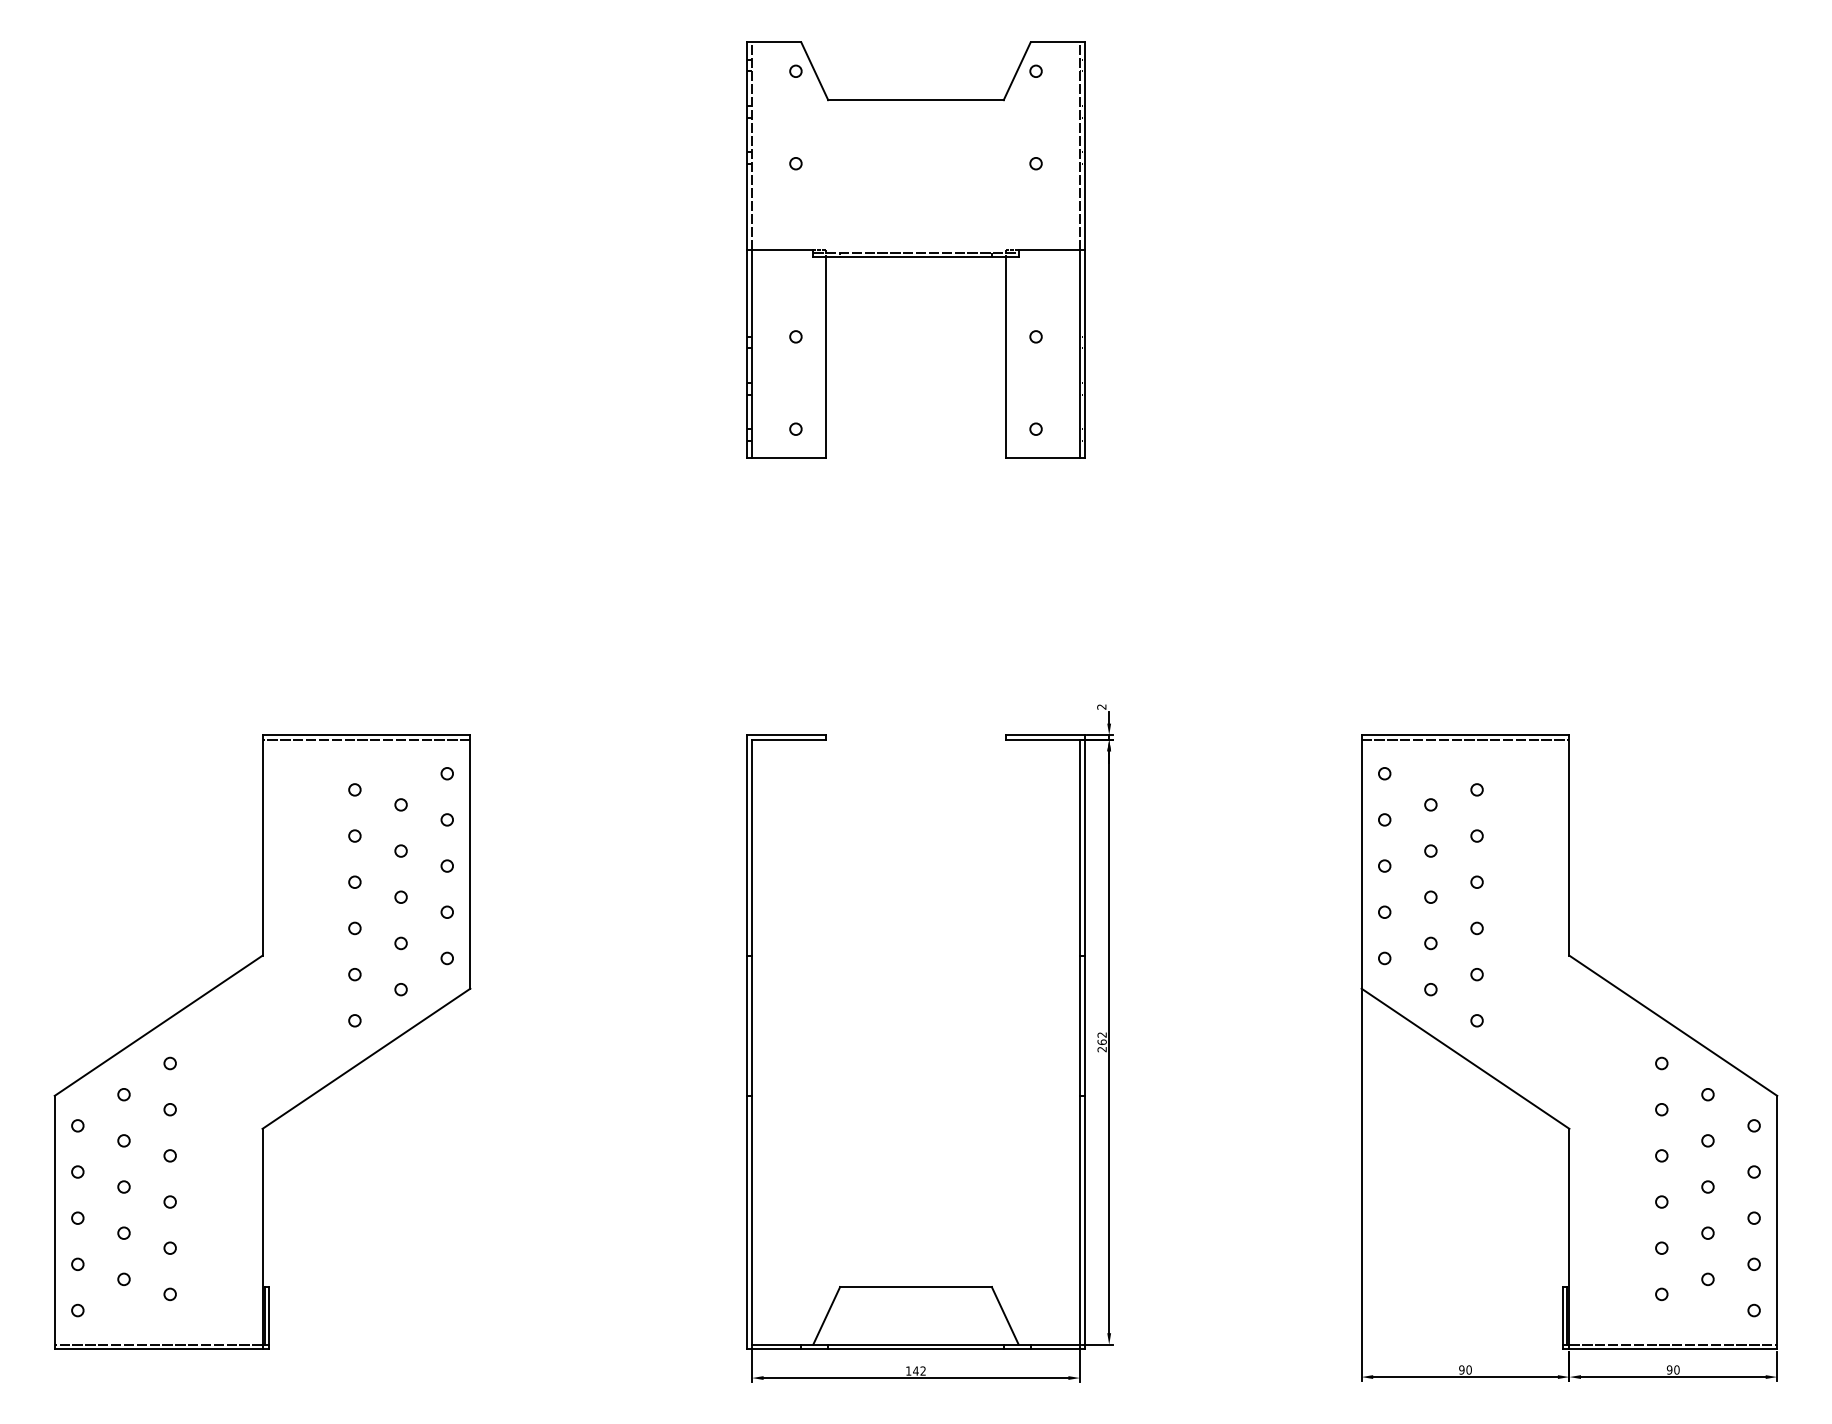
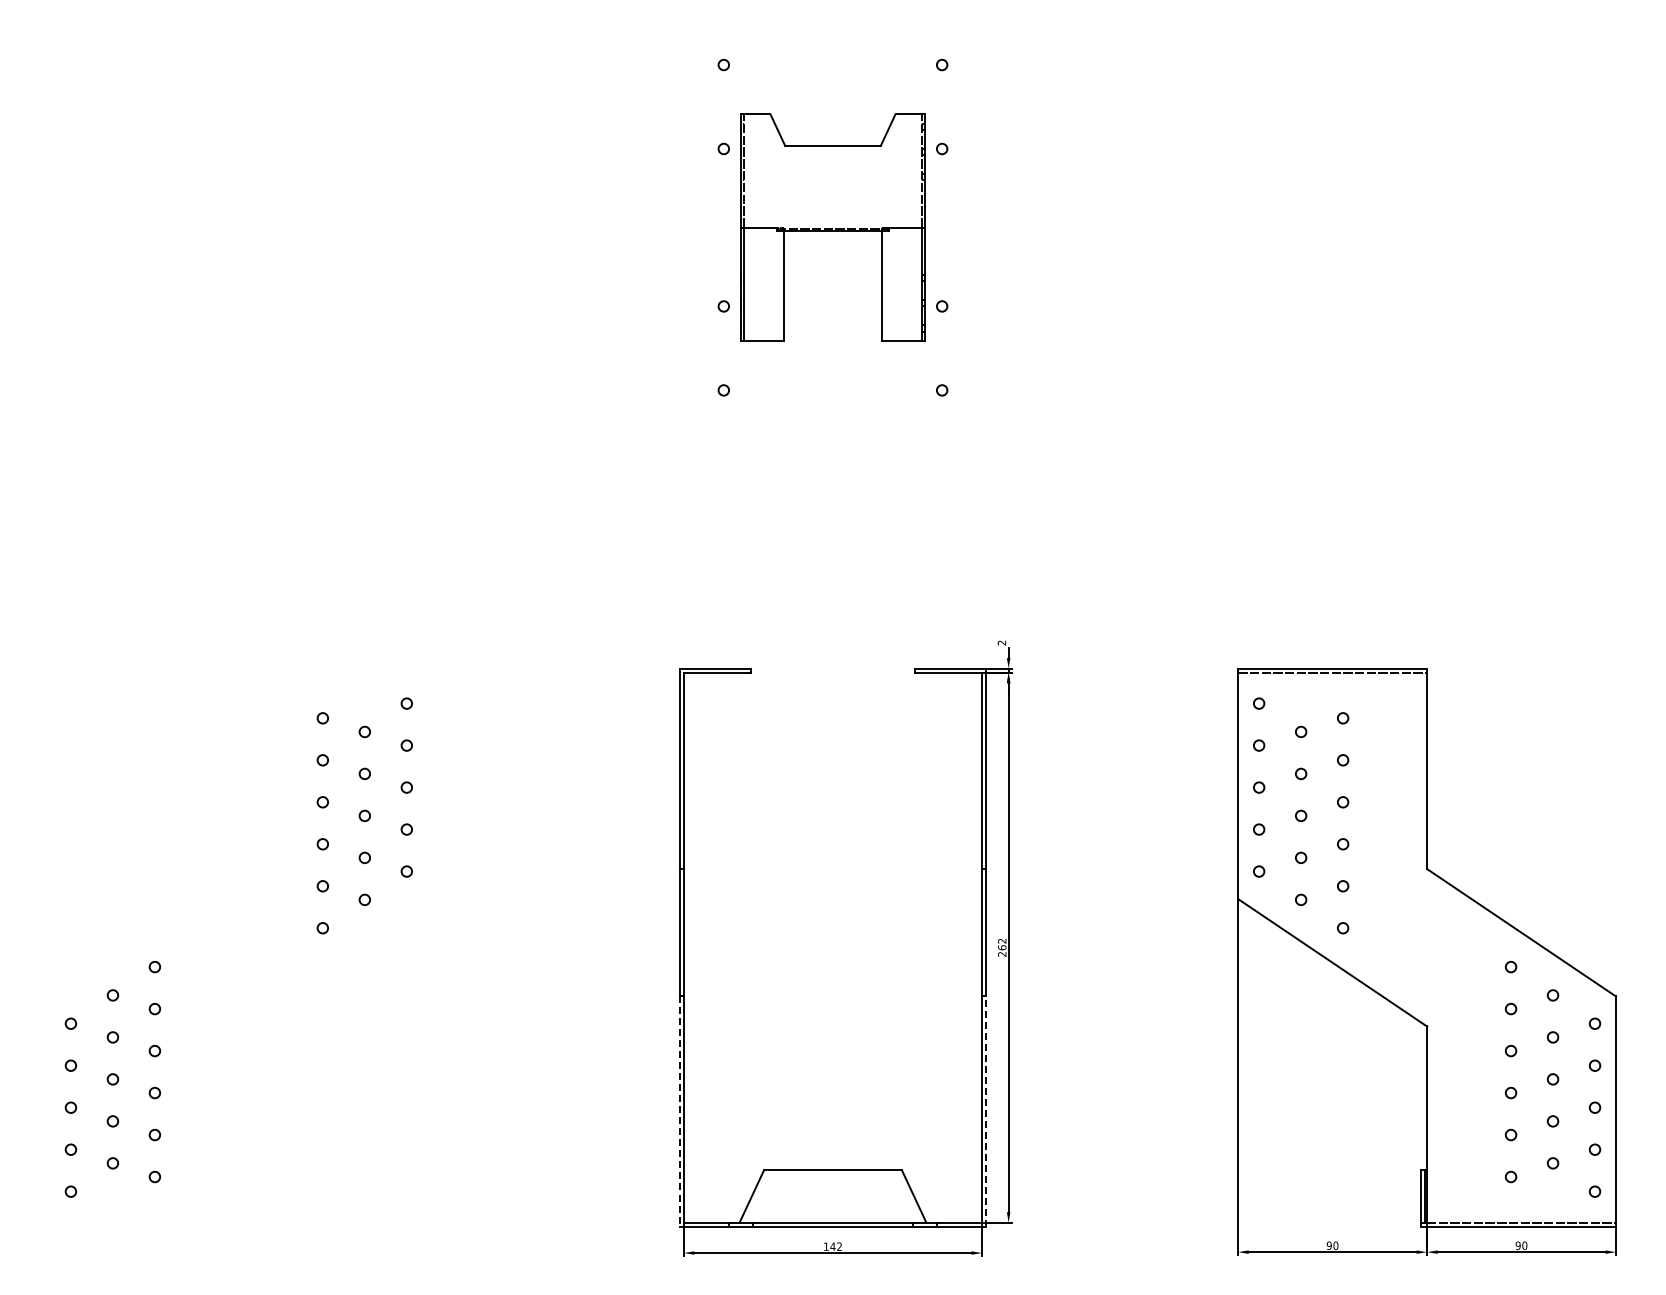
part: (915, 250) -> (832, 227), size x0.6
part: (262, 1041) -> (238, 947), removed
line: (1084, 1222) -> (986, 1111), solid -> dashed
line: (747, 1223) -> (679, 1112), solid -> dashed

